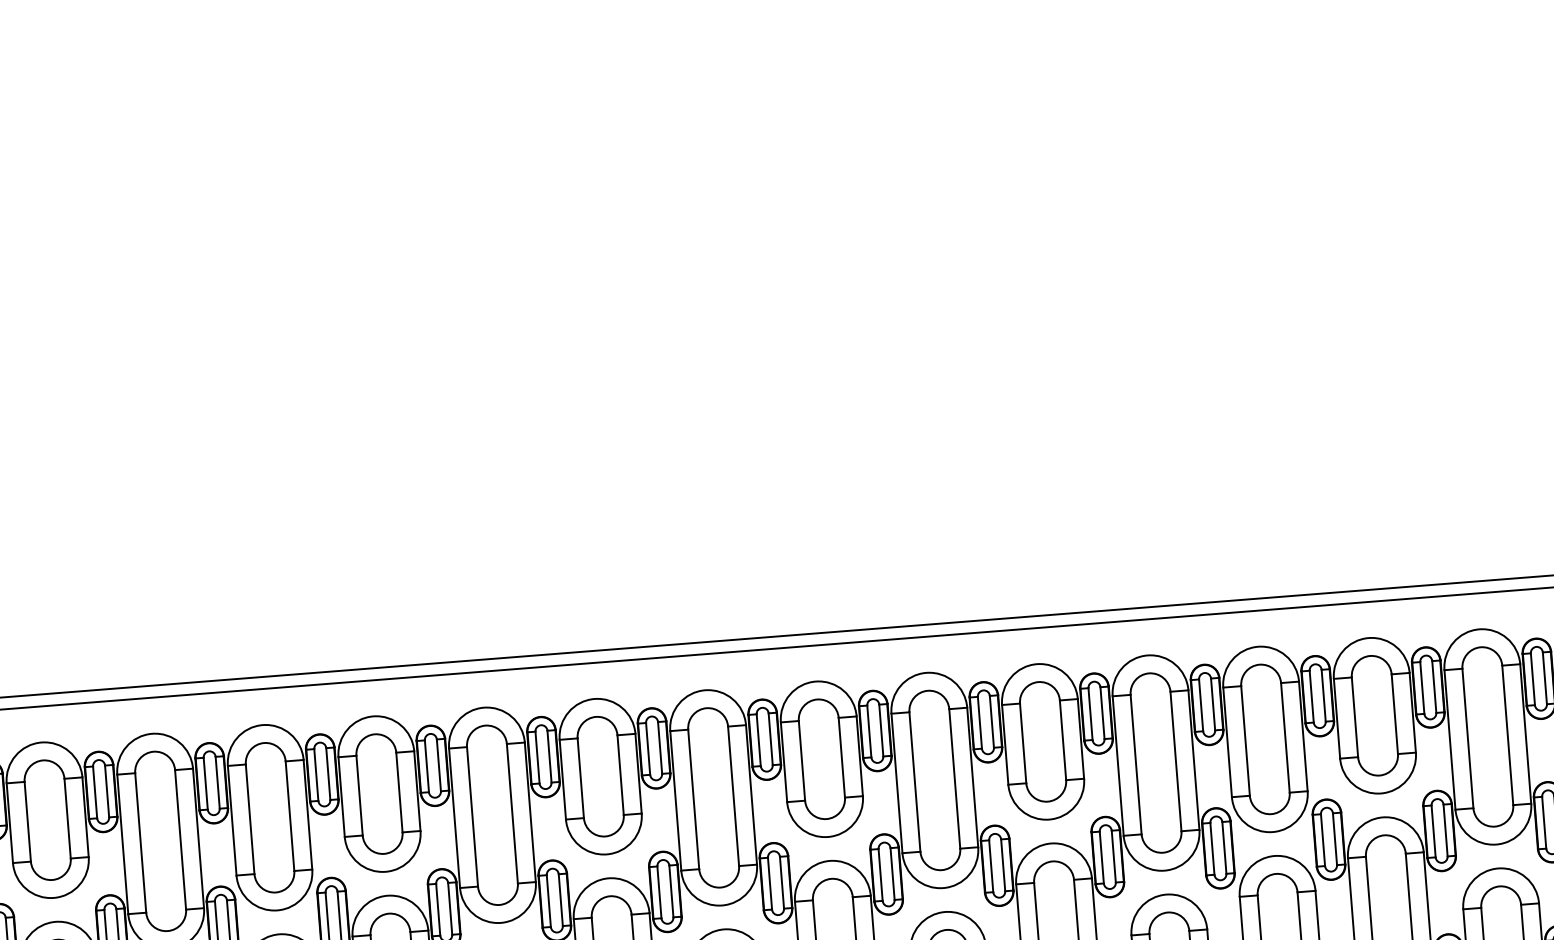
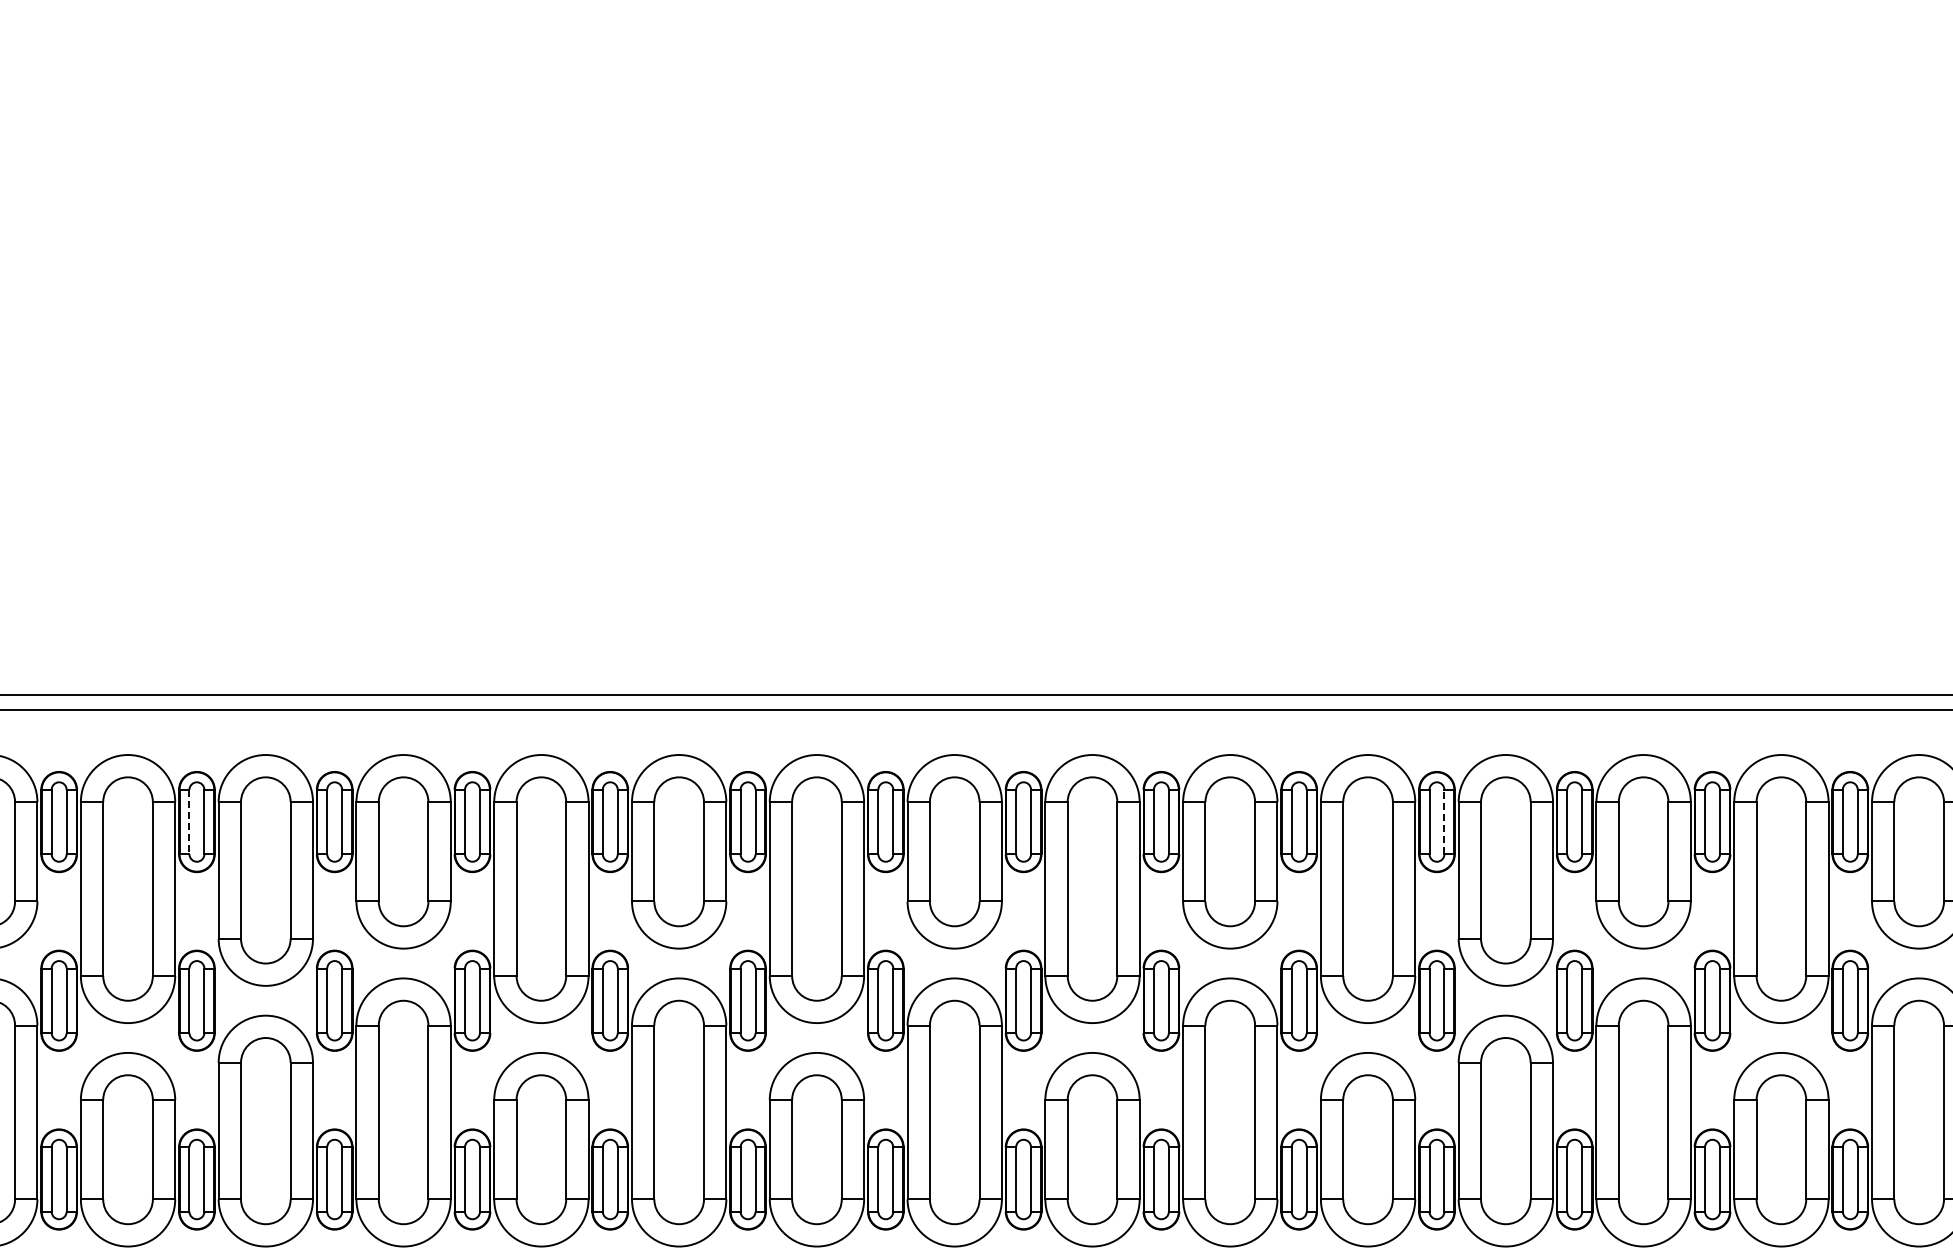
line: (1213, 704) -> (1444, 821), solid -> dashed
line: (205, 784) -> (189, 822), solid -> dashed

